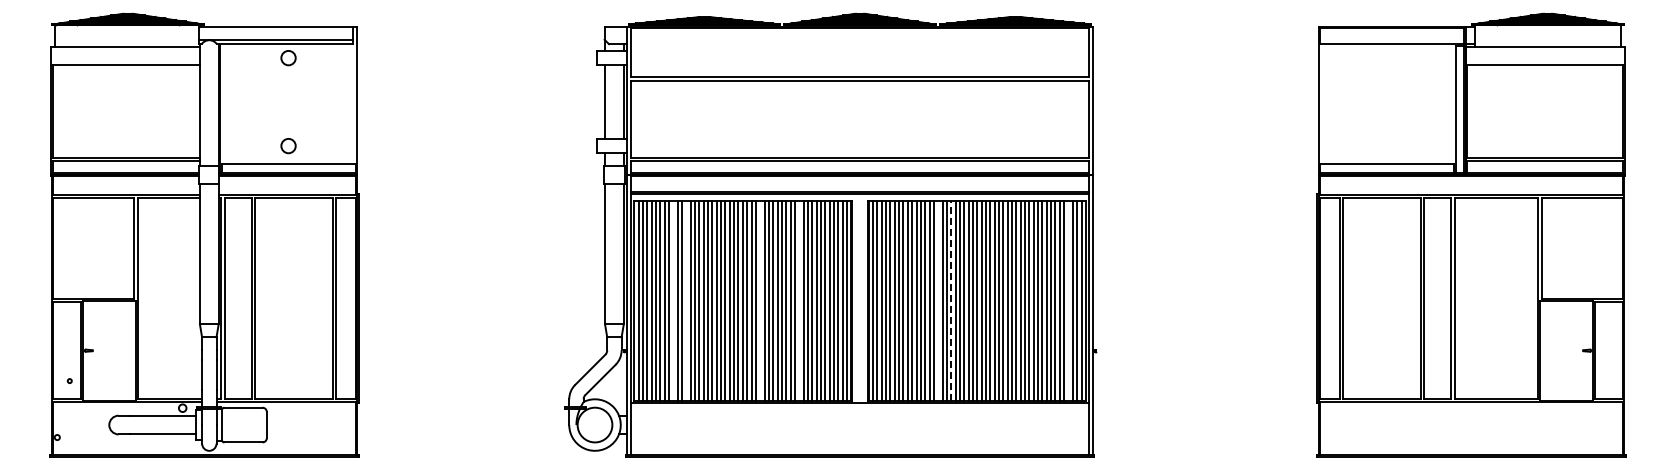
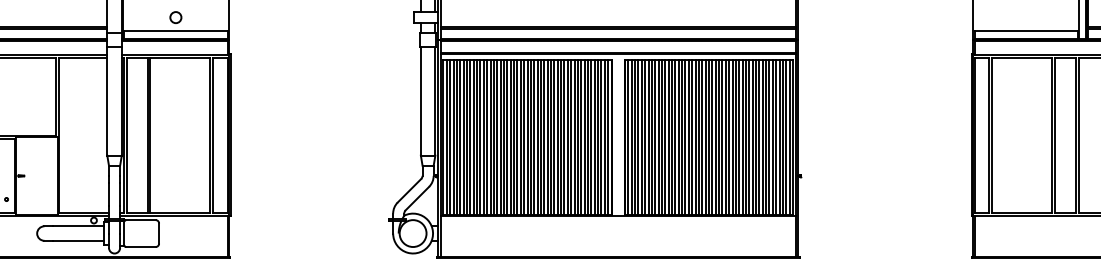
line: (673, 300) -> (473, 137), added
line: (686, 300) -> (483, 137), added
line: (760, 300) -> (541, 137), added
line: (799, 300) -> (571, 137), added
line: (938, 300) -> (678, 137), added
line: (951, 300) -> (689, 137), dashed -> solid
line: (1068, 300) -> (779, 137), added

